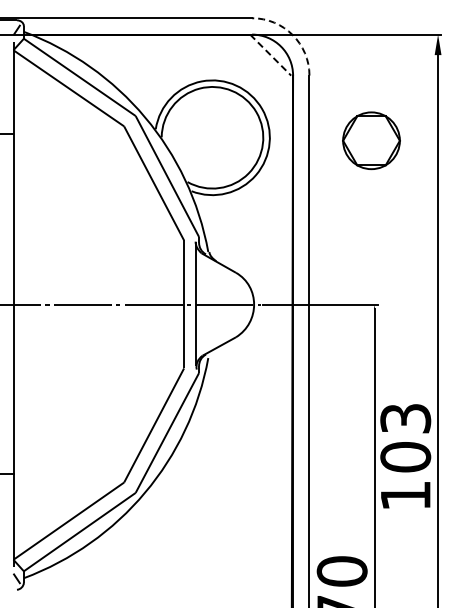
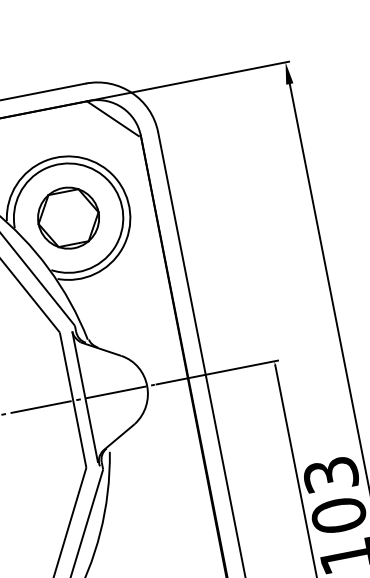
arc: (292, 35) -> (131, 93), dashed -> solid
line: (271, 55) -> (113, 118), dashed -> solid
part: (371, 140) -> (68, 217), moved

